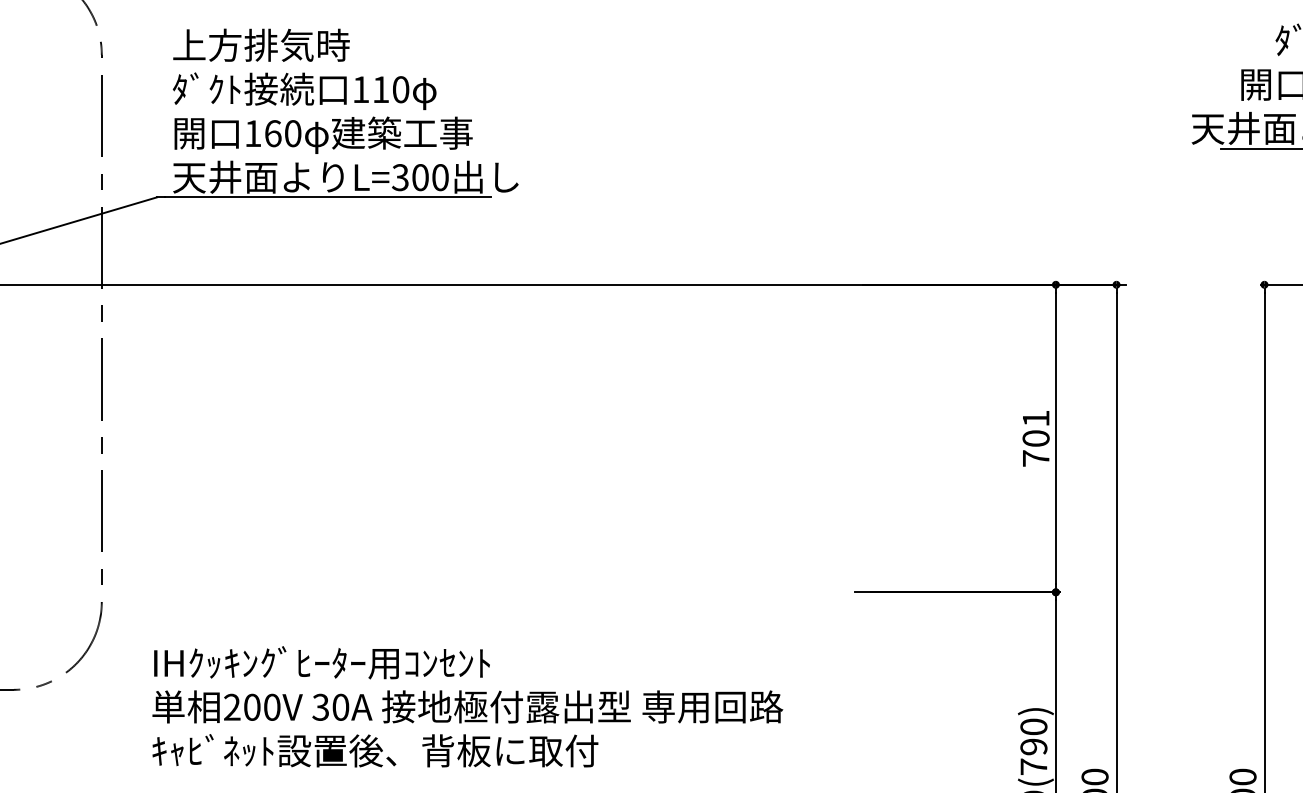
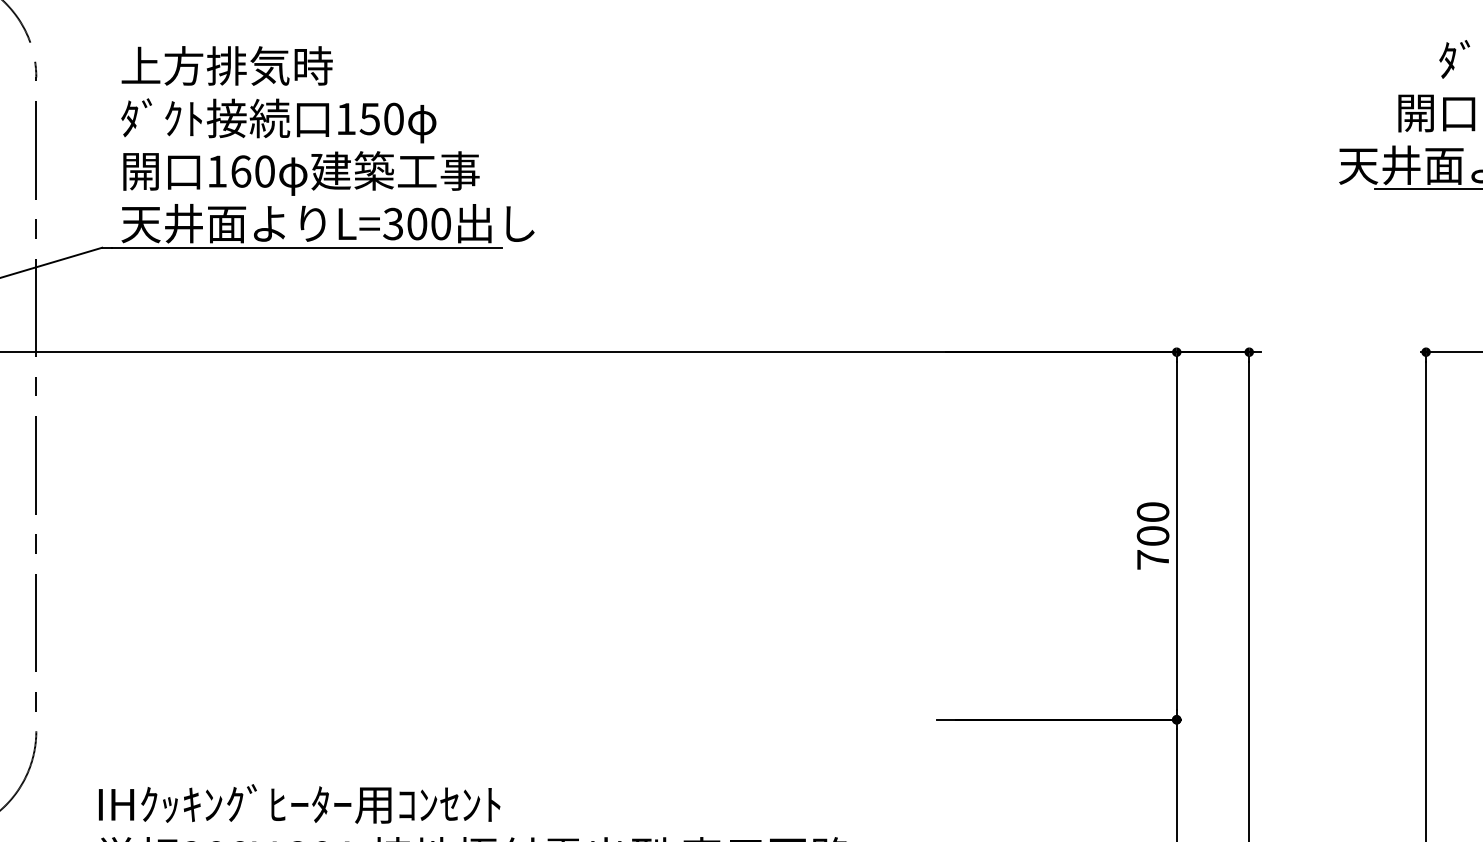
text: (380, 89) -> (369, 118), 110 -> 150
text: (1035, 418) -> (1152, 512), 701 -> 700

